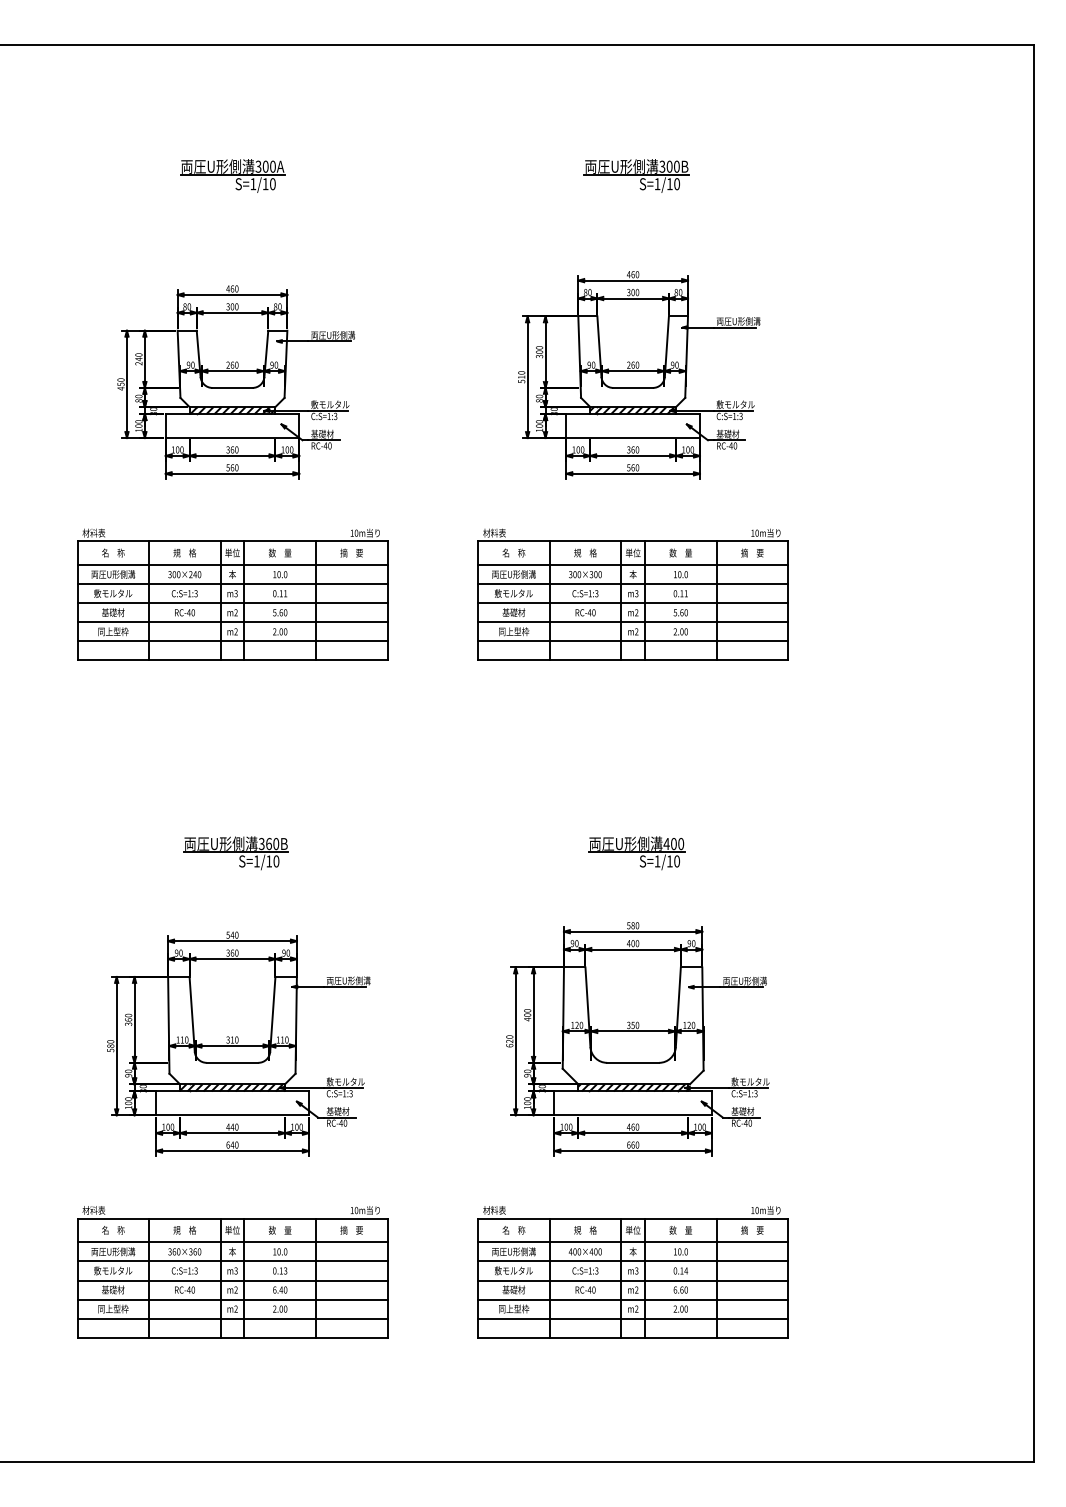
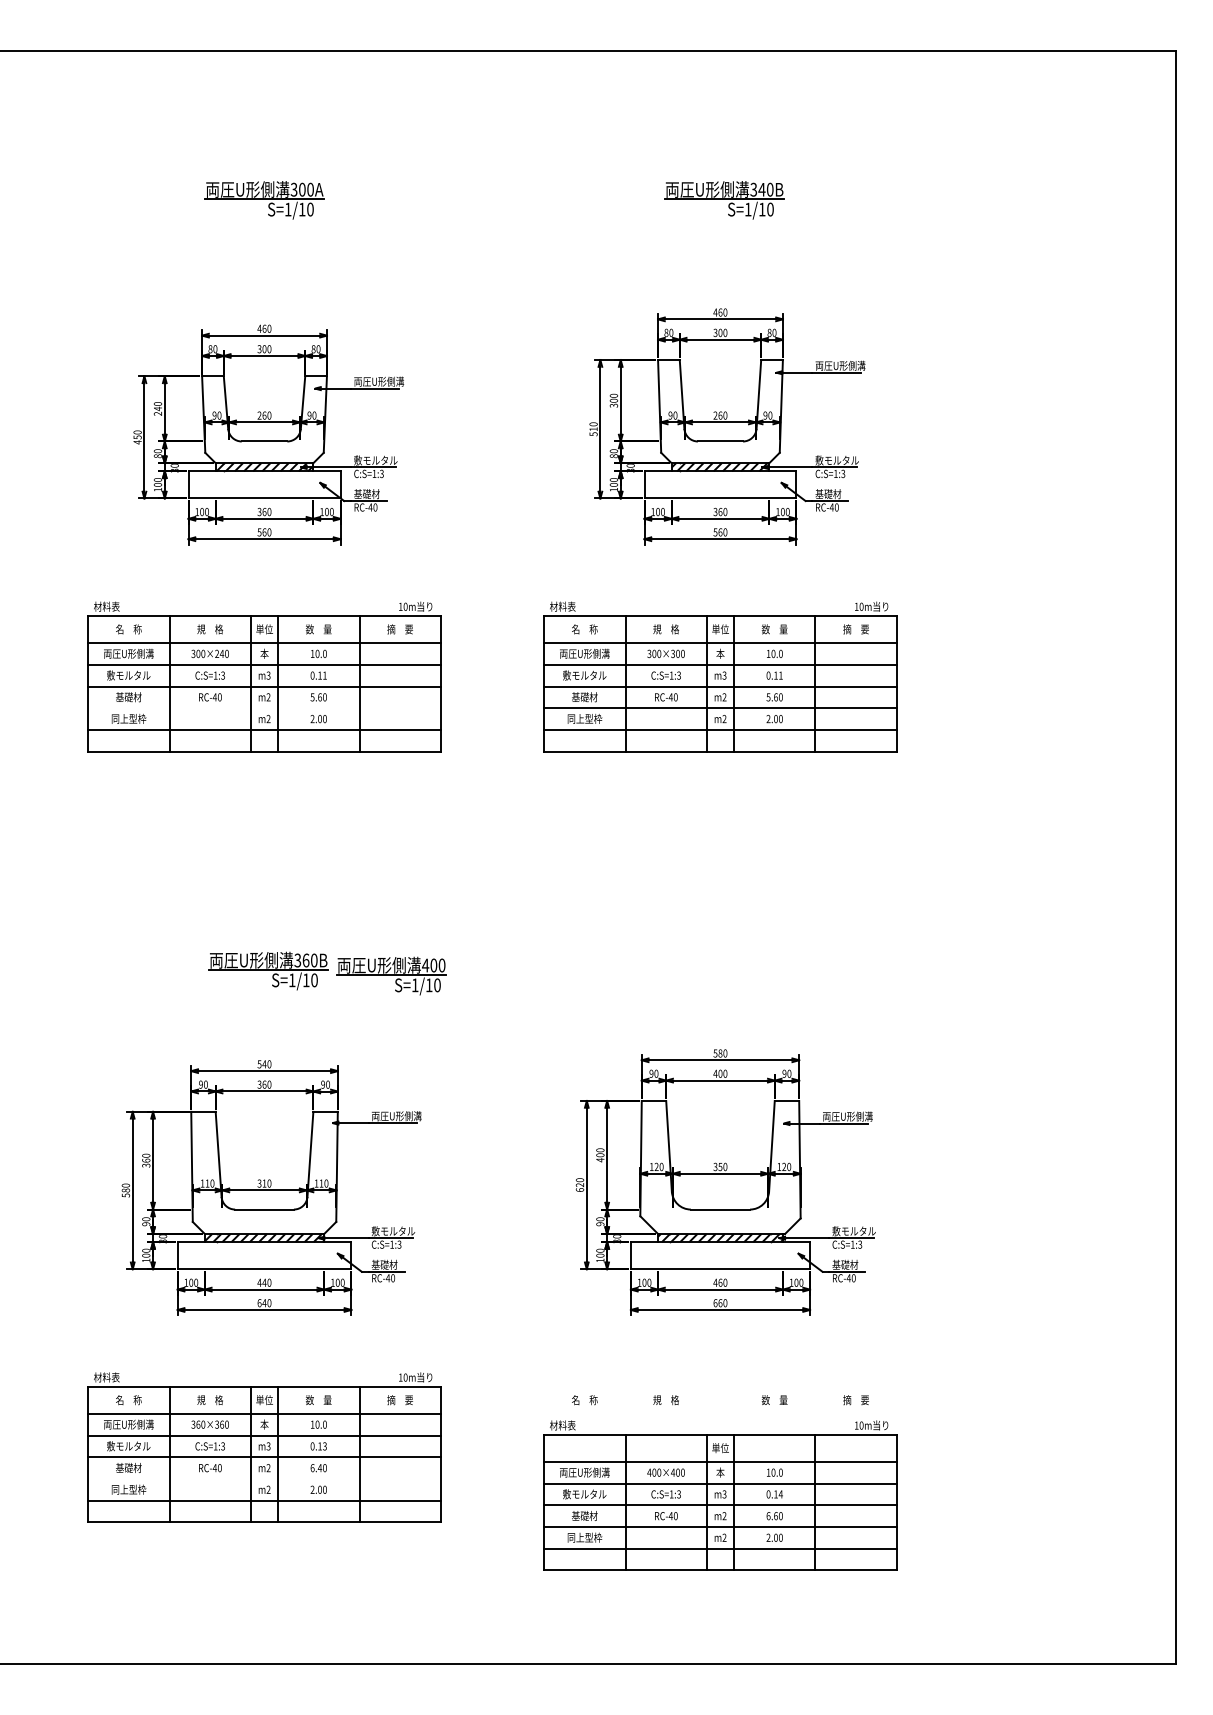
text: (669, 166) -> (761, 189), 300B -> 340B
line: (232, 622) -> (264, 708), removed
part: (636, 852) -> (391, 975), moved
part: (633, 1271) -> (720, 1495), moved
line: (232, 1299) -> (264, 1478), removed

